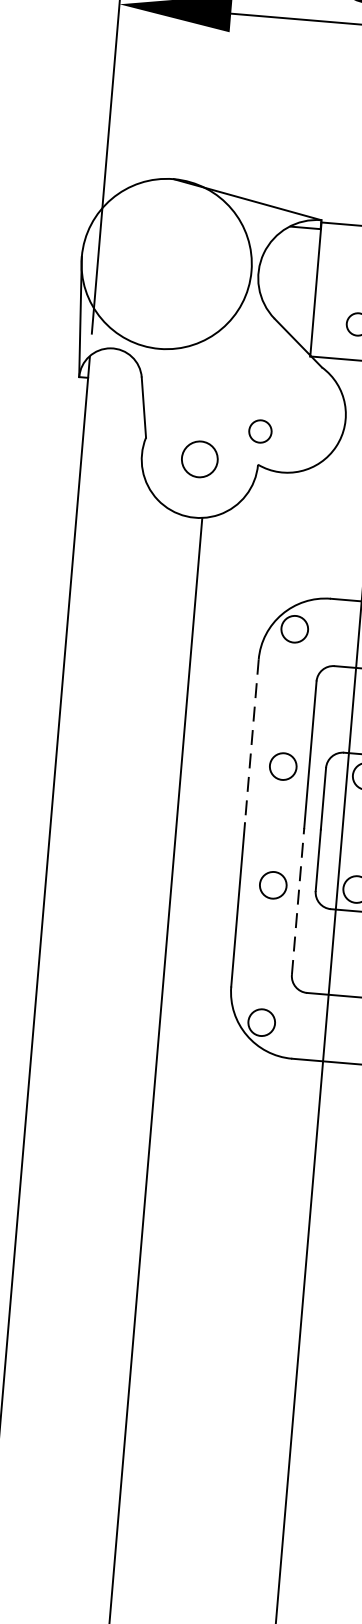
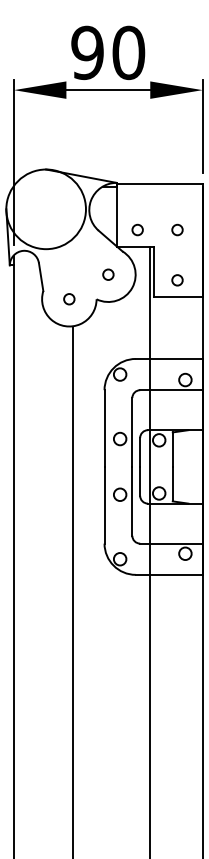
circle: (260, 430) -> (108, 274), moved
circle: (200, 460) -> (69, 299), size x0.62
line: (251, 743) -> (104, 429), dashed -> solid
line: (298, 899) -> (132, 500), dashed -> solid

